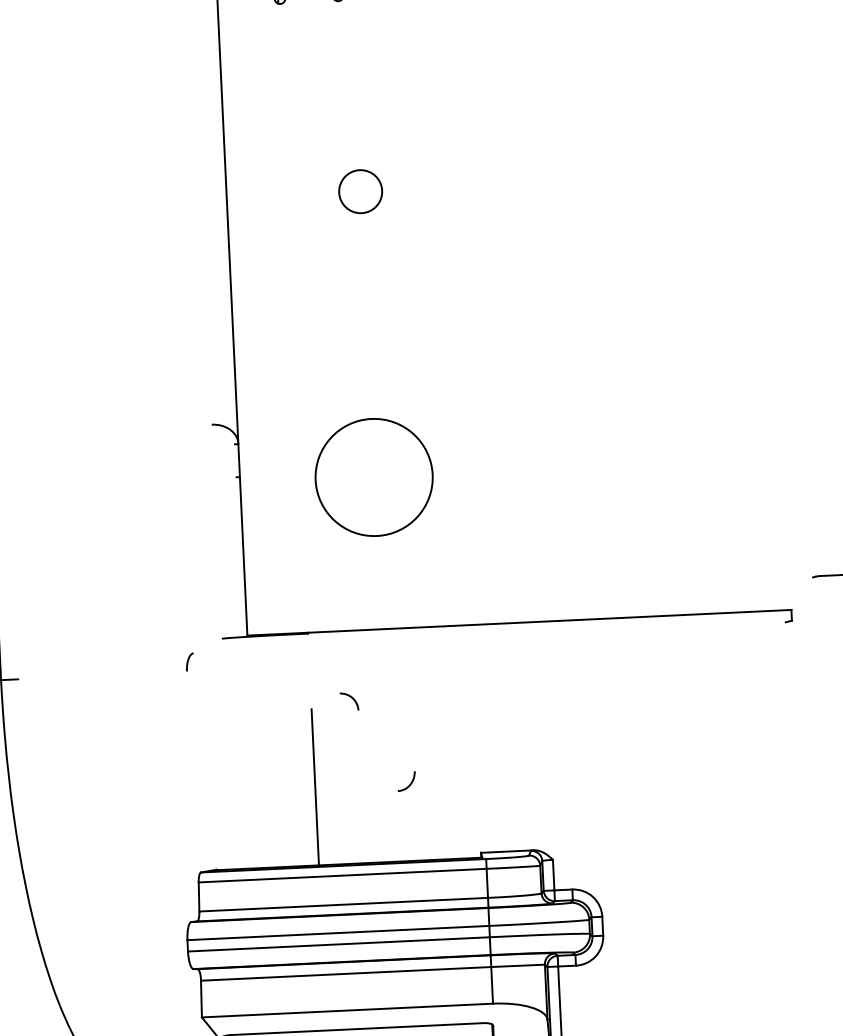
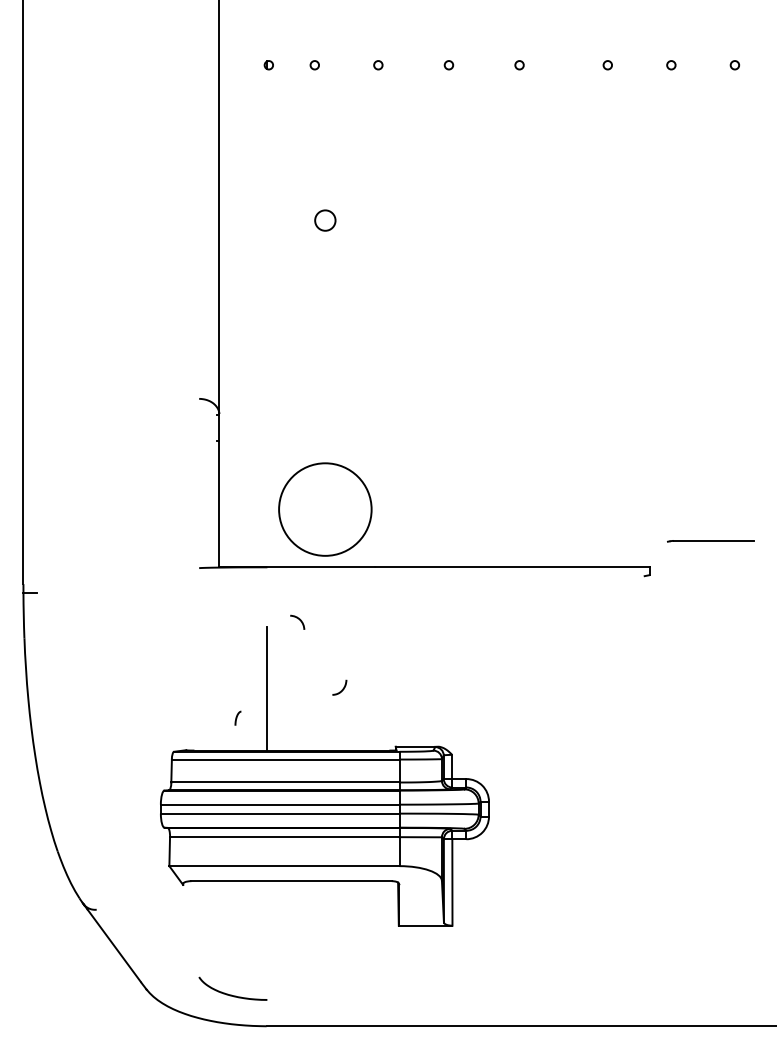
circle: (360, 191) -> (325, 220), size x0.6
circle: (374, 477) -> (325, 509), moved
curve: (189, 661) -> (237, 717), moved

